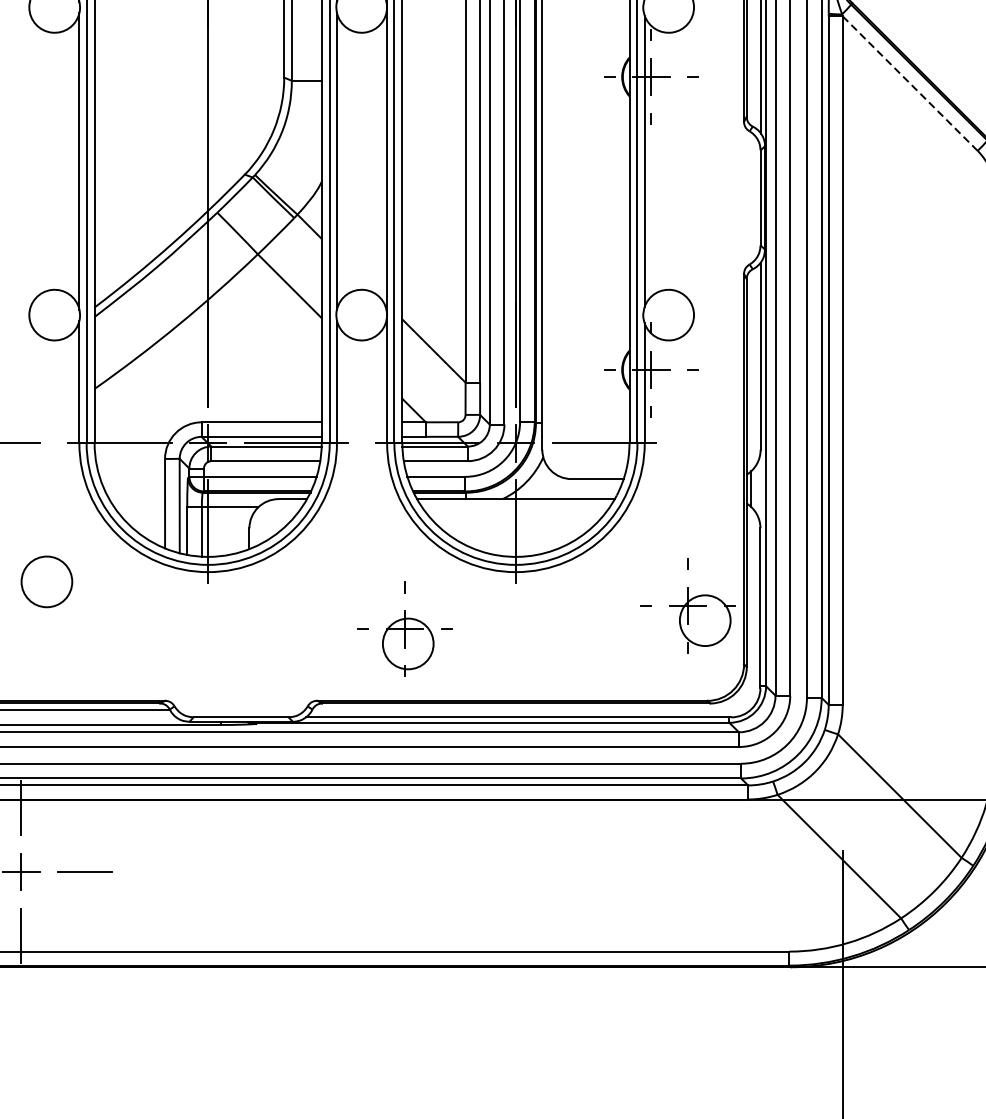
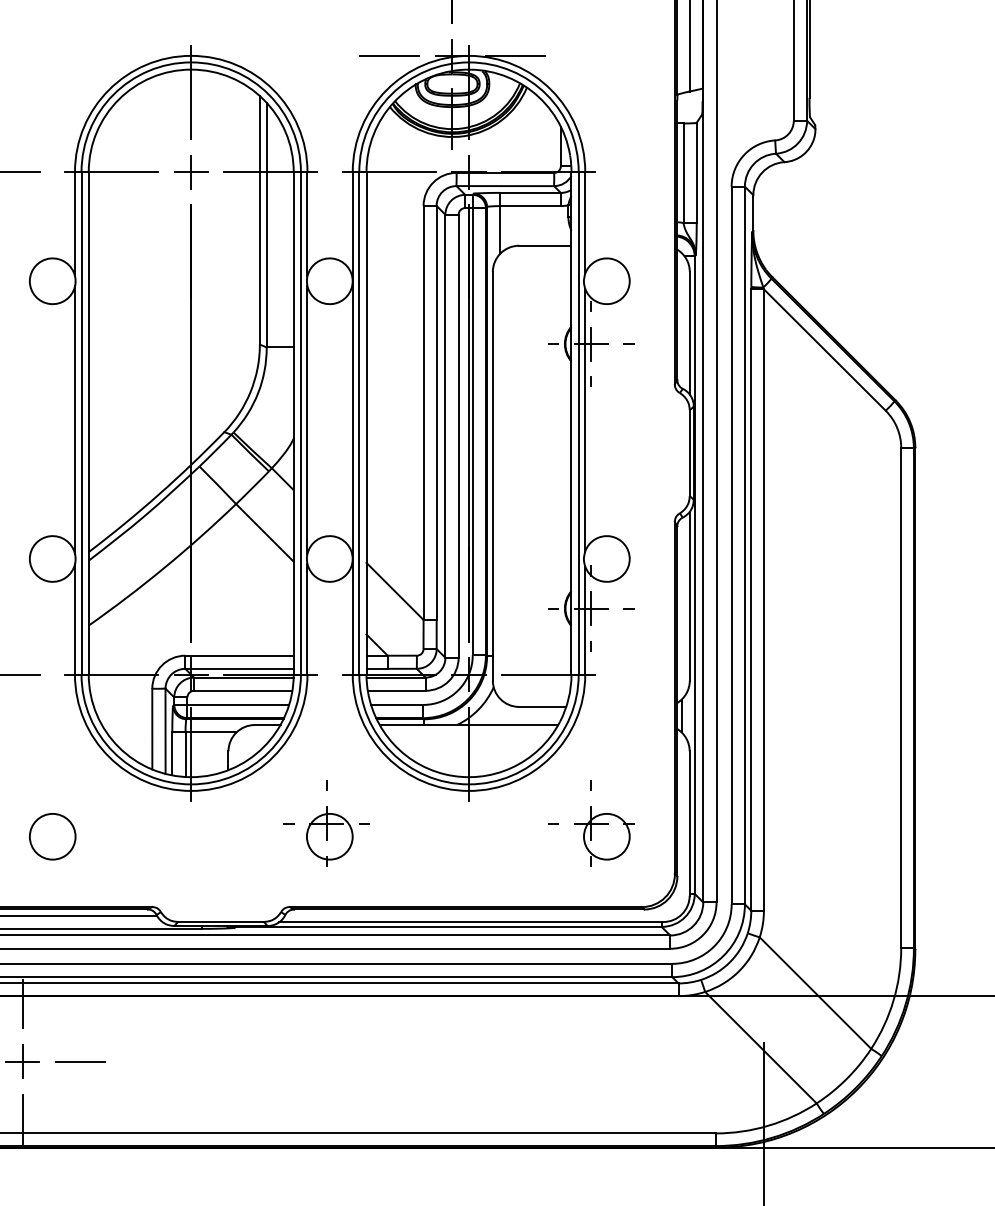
line: (909, 84) -> (824, 350), dashed -> solid
circle: (46, 581) -> (52, 836), moved
part: (688, 606) -> (591, 823), moved
part: (404, 629) -> (326, 823), moved

